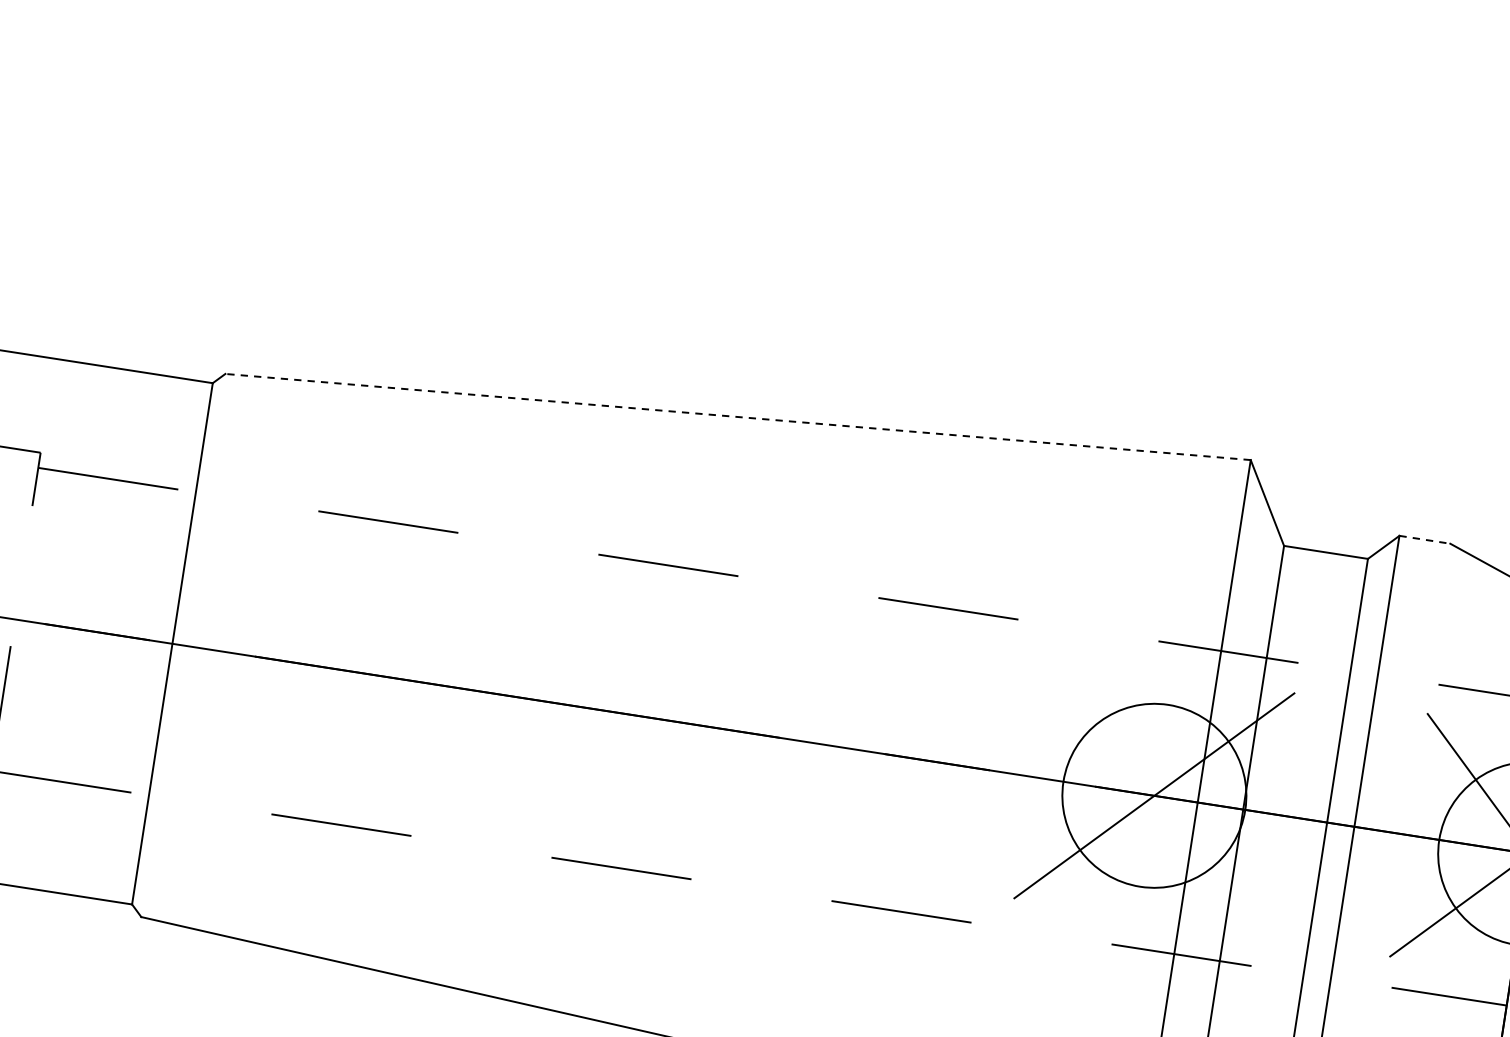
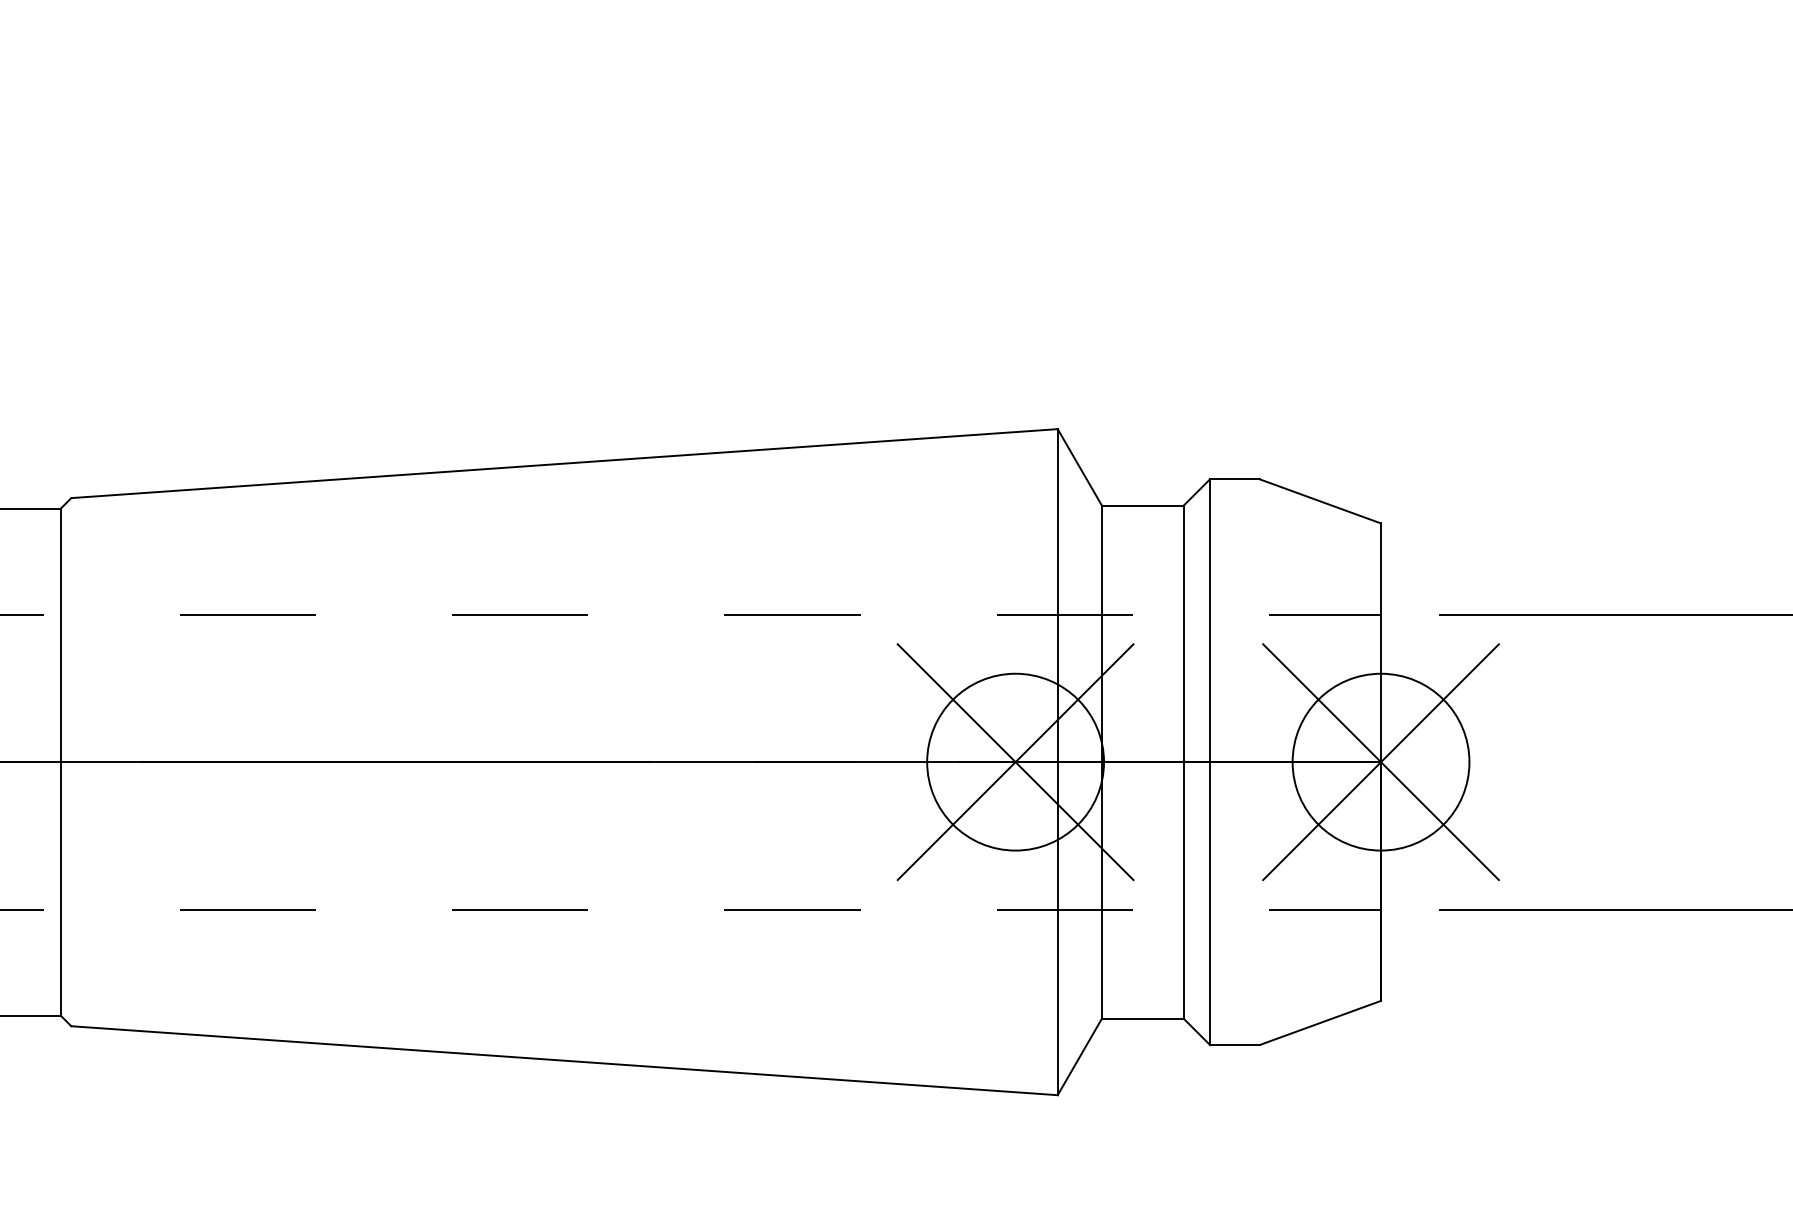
line: (738, 416) -> (564, 463), dashed -> solid
line: (1424, 540) -> (1234, 479), dashed -> solid
line: (1154, 796) -> (1015, 762), added

